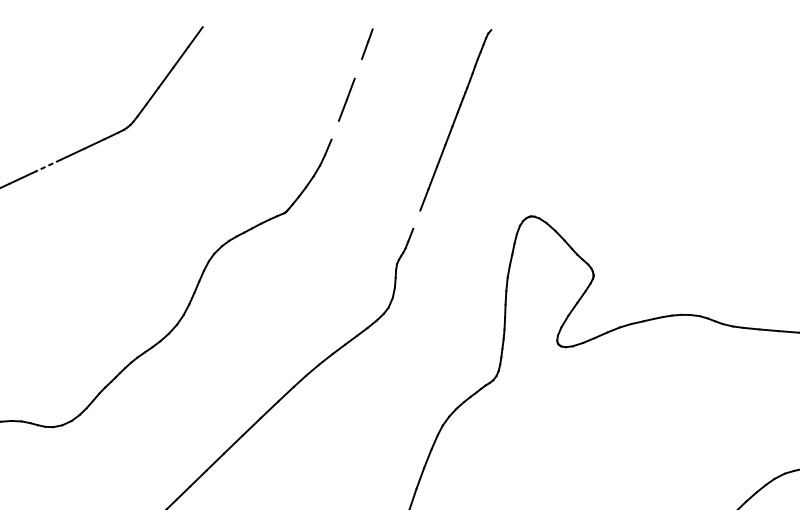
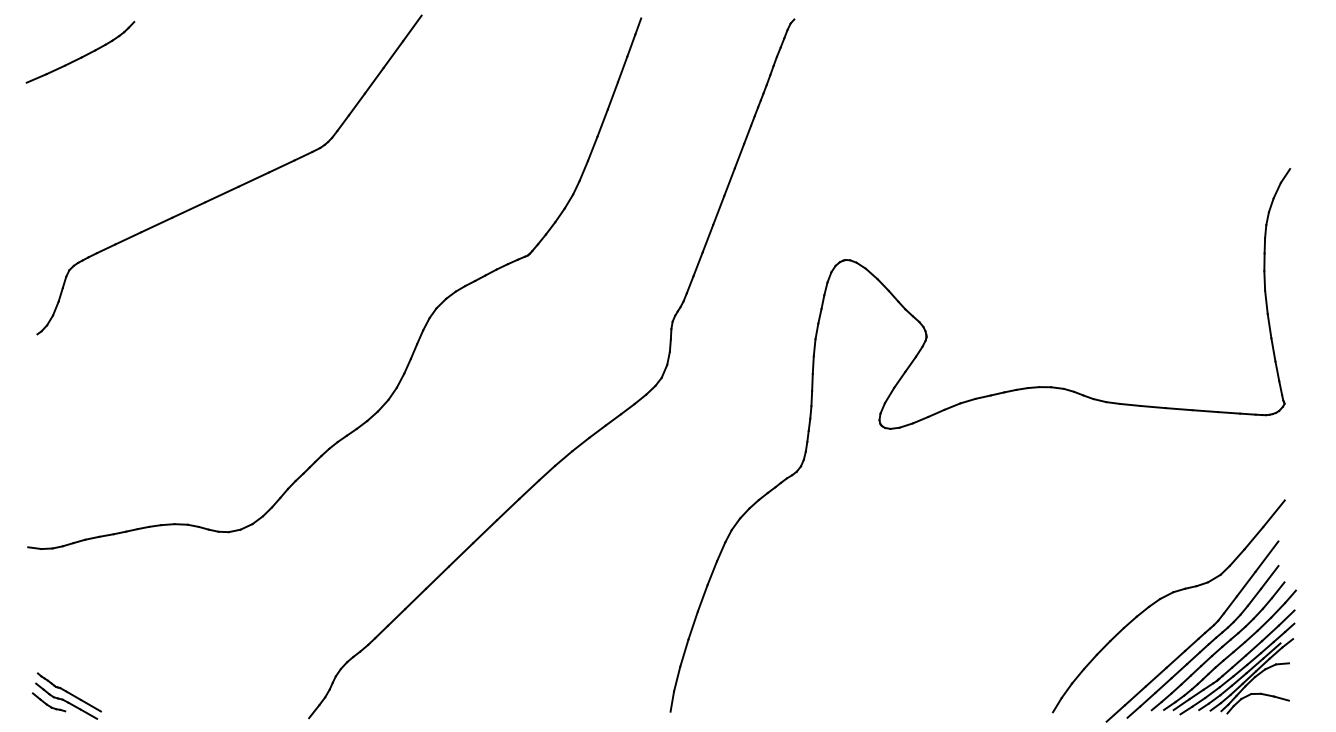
line: (358, 68) -> (622, 69), added
line: (335, 130) -> (592, 148), added
line: (47, 165) -> (221, 194), dashed -> solid
line: (416, 219) -> (697, 264), added

